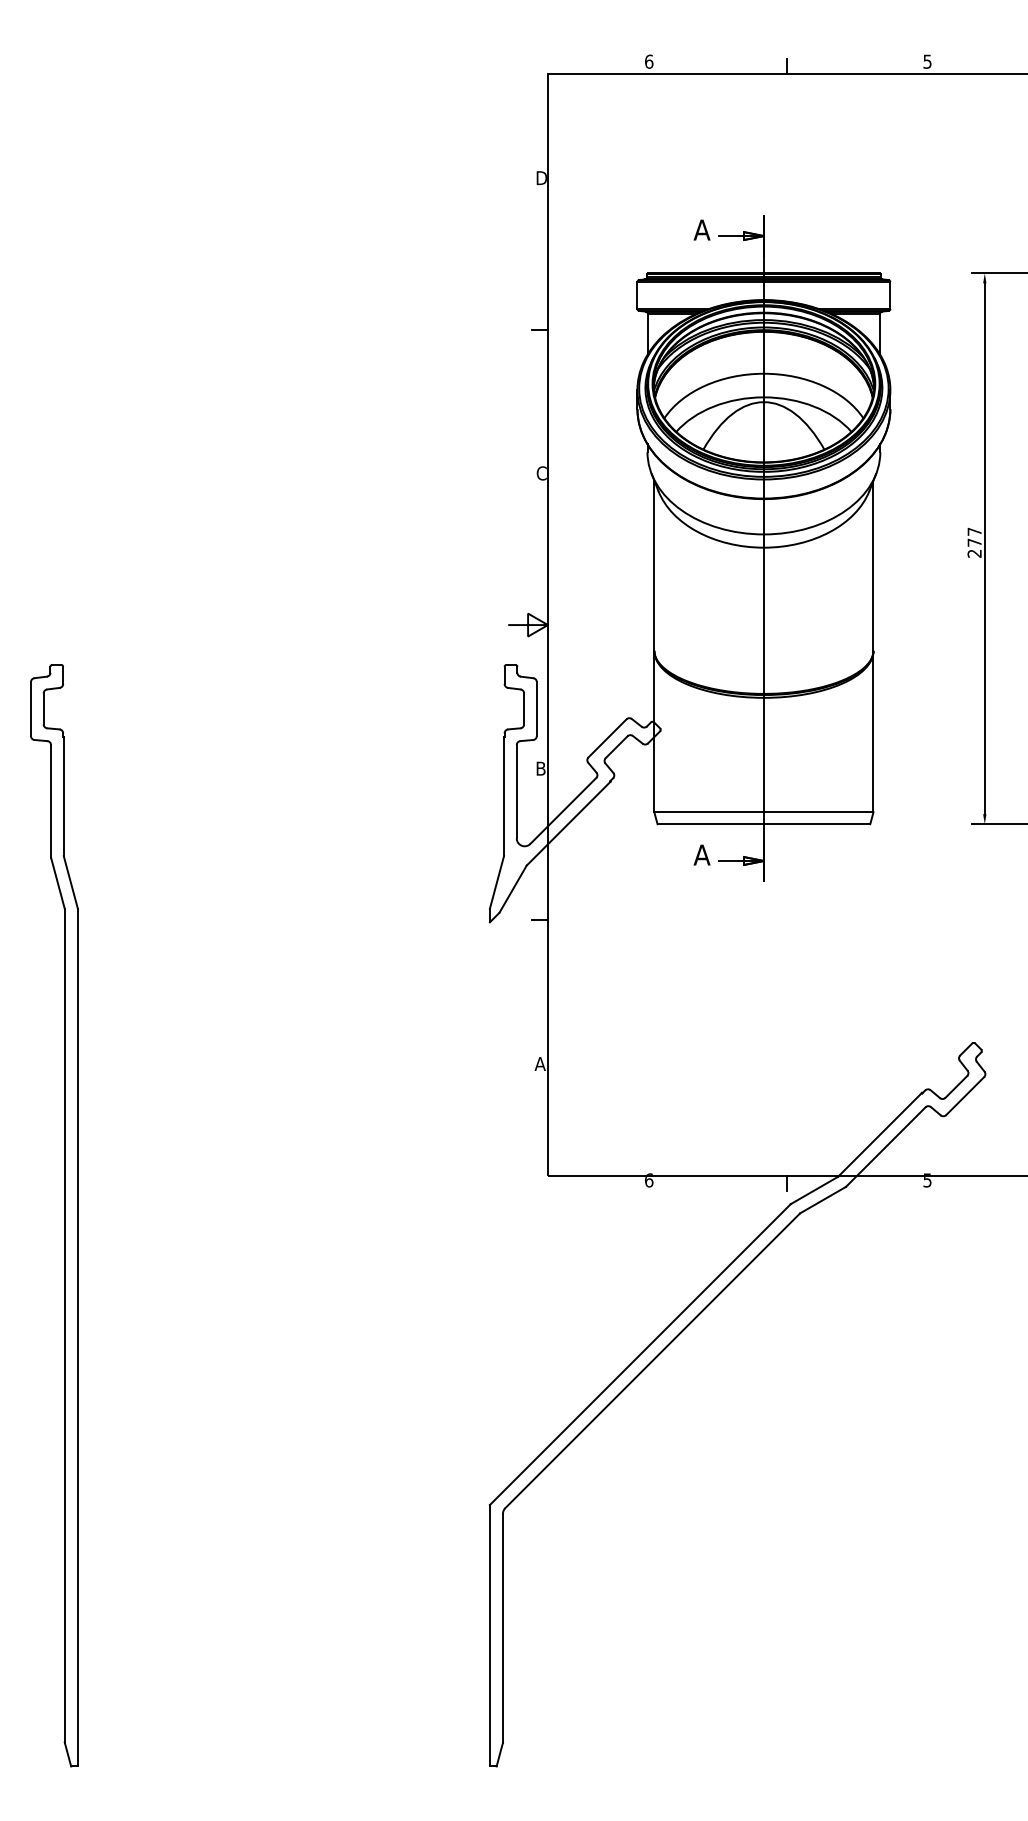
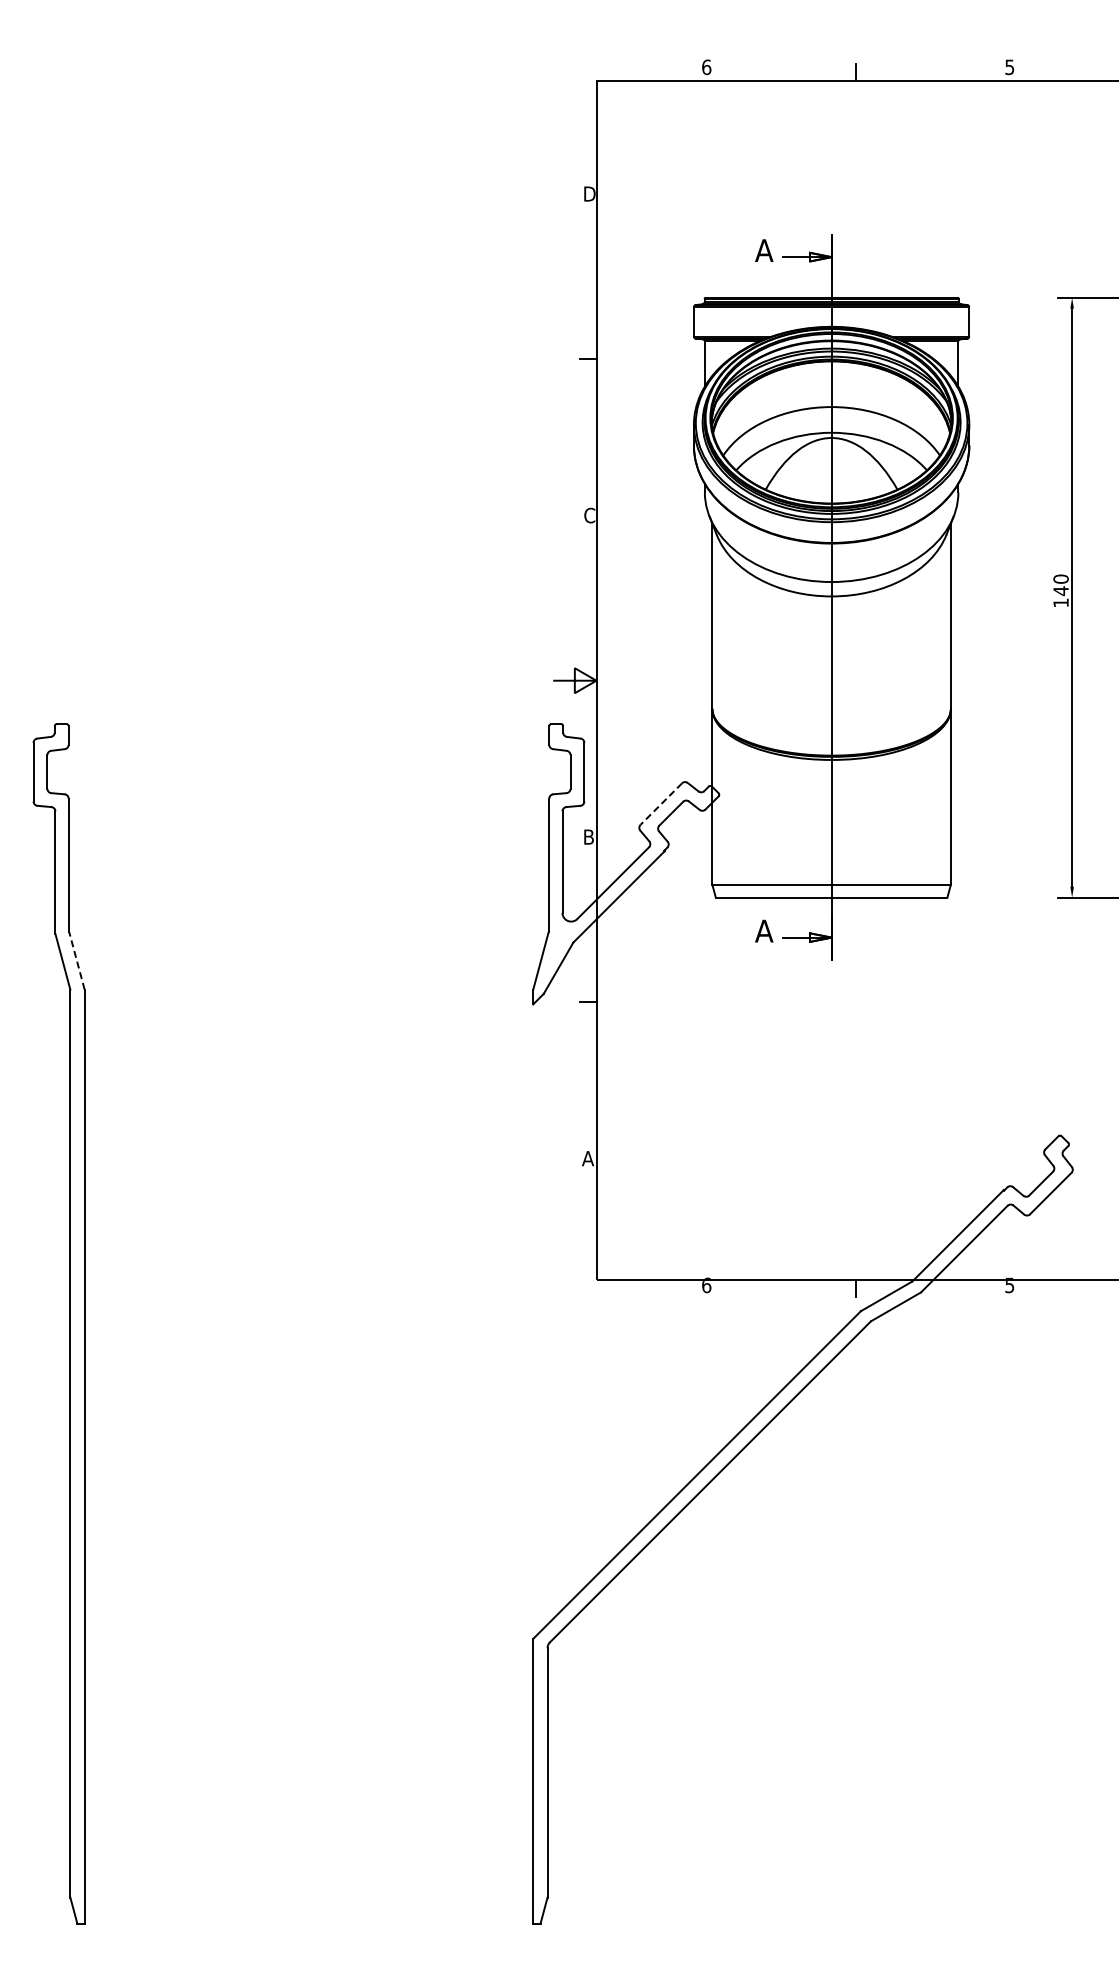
text: (974, 542) -> (1060, 590), 277 -> 140
line: (606, 738) -> (660, 804), solid -> dashed
line: (70, 882) -> (76, 960), solid -> dashed

